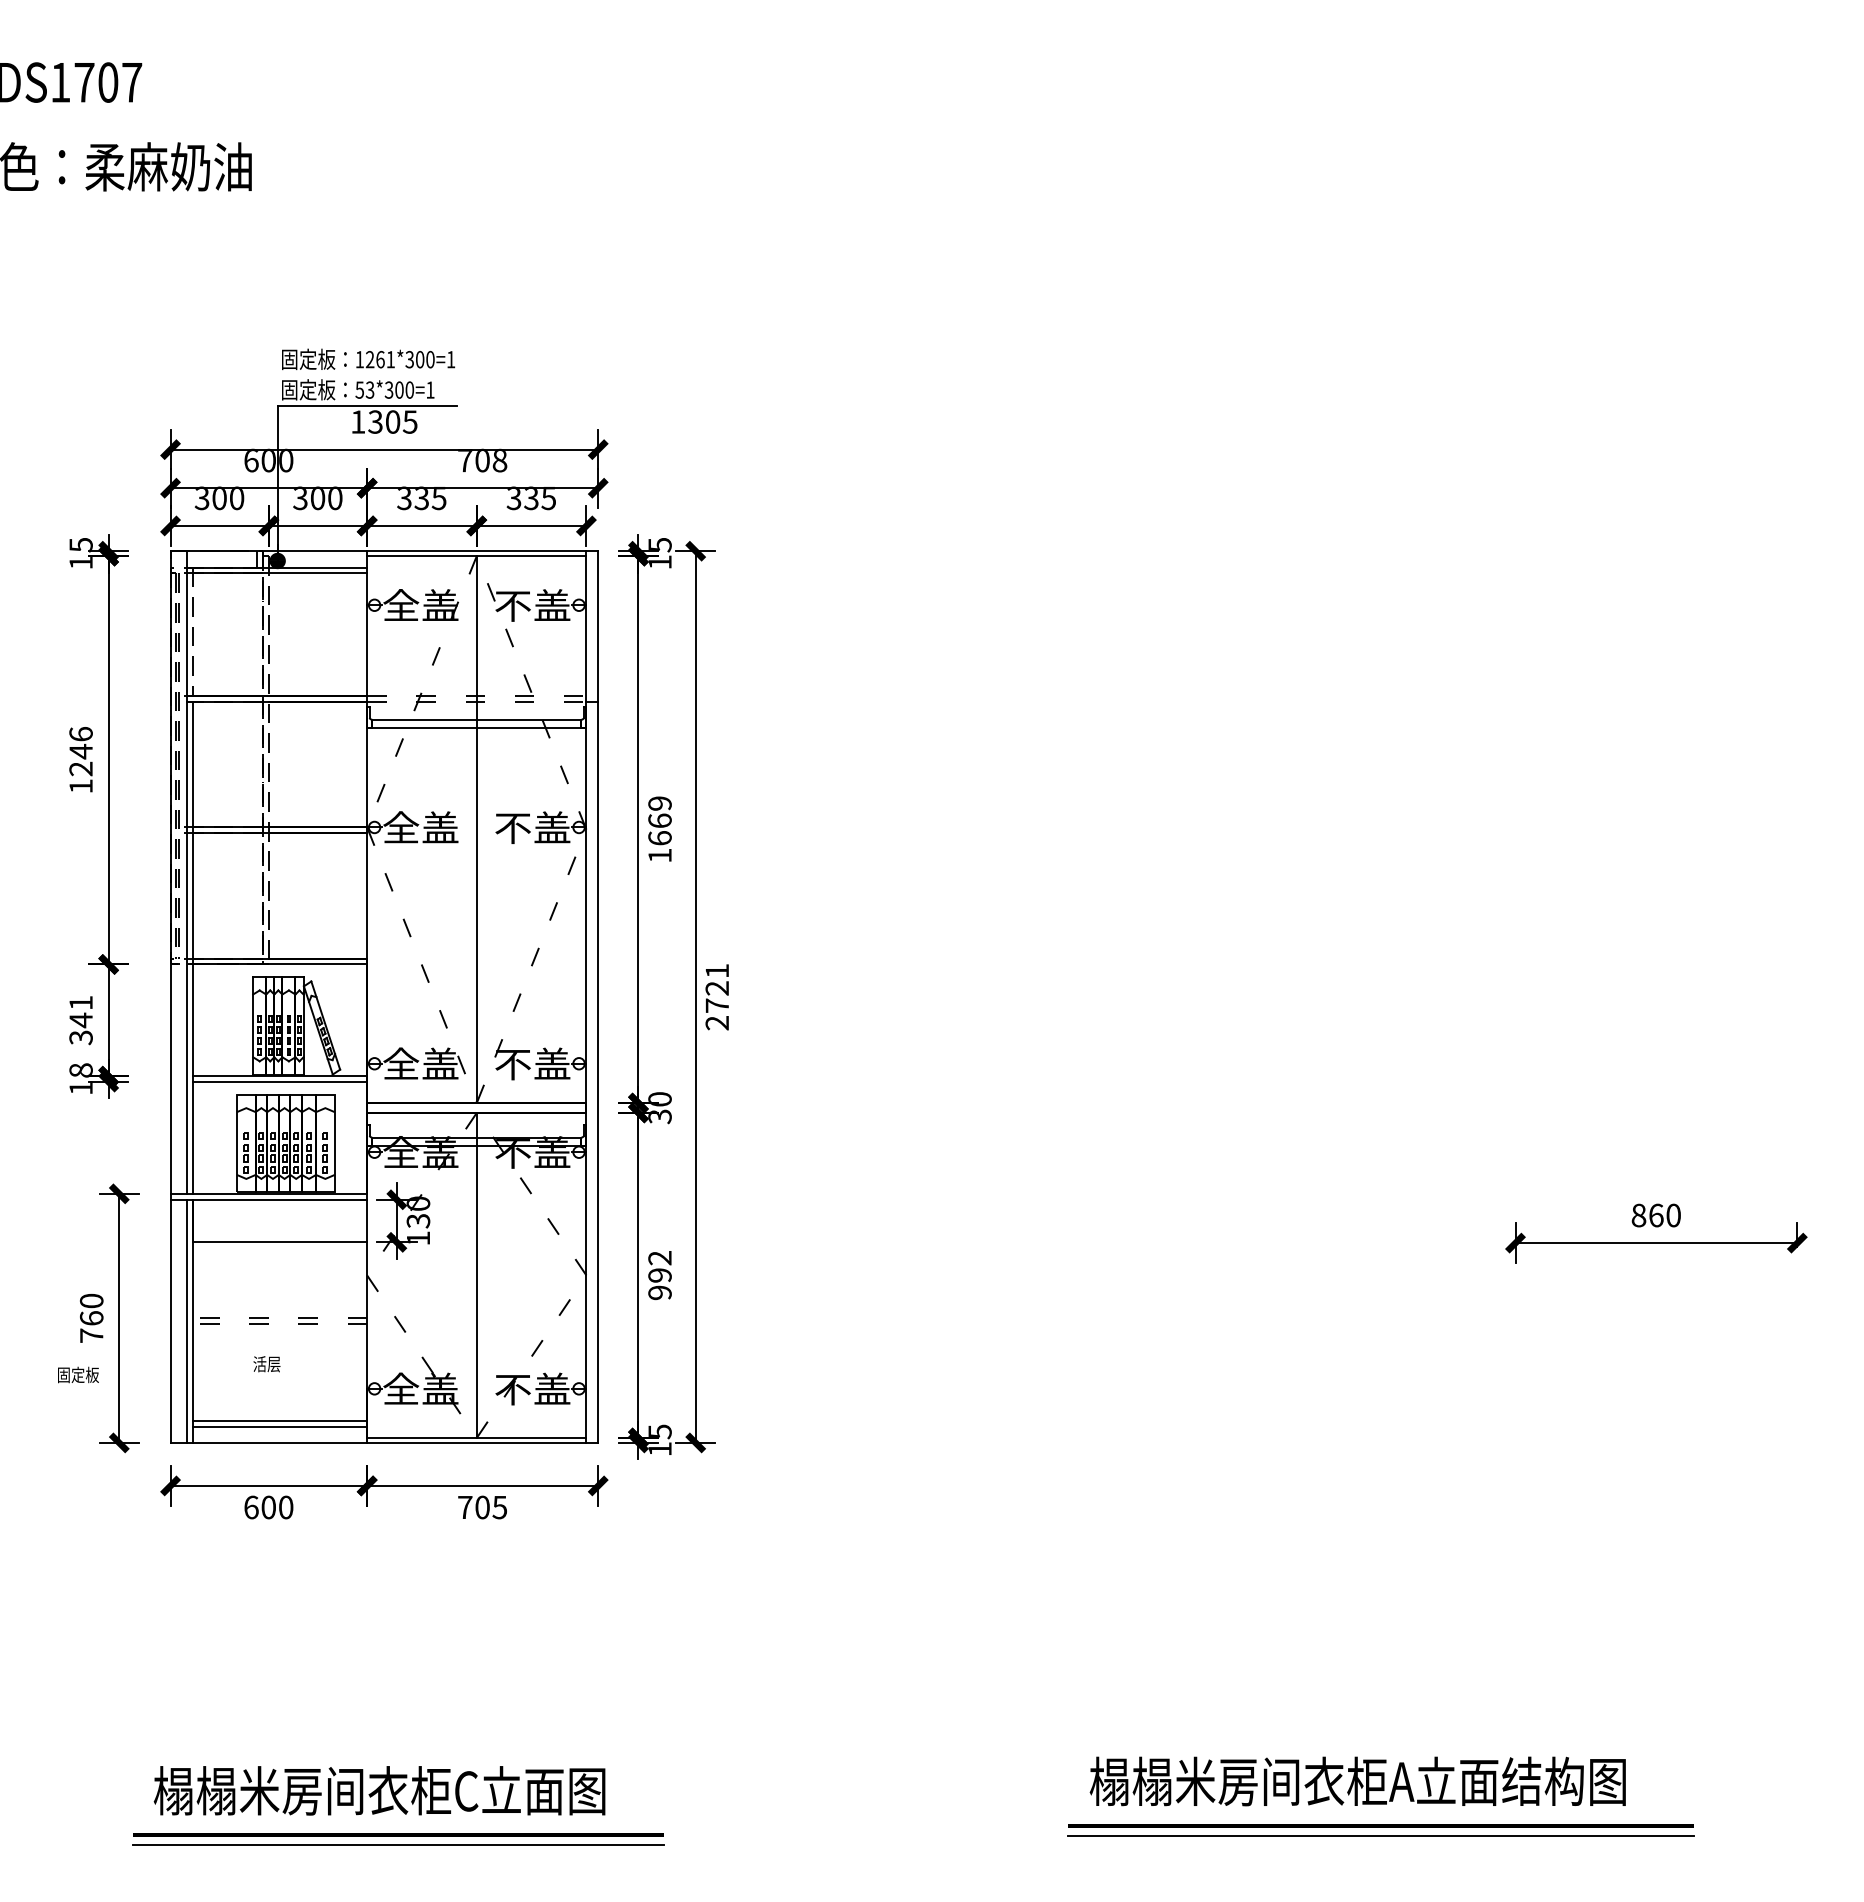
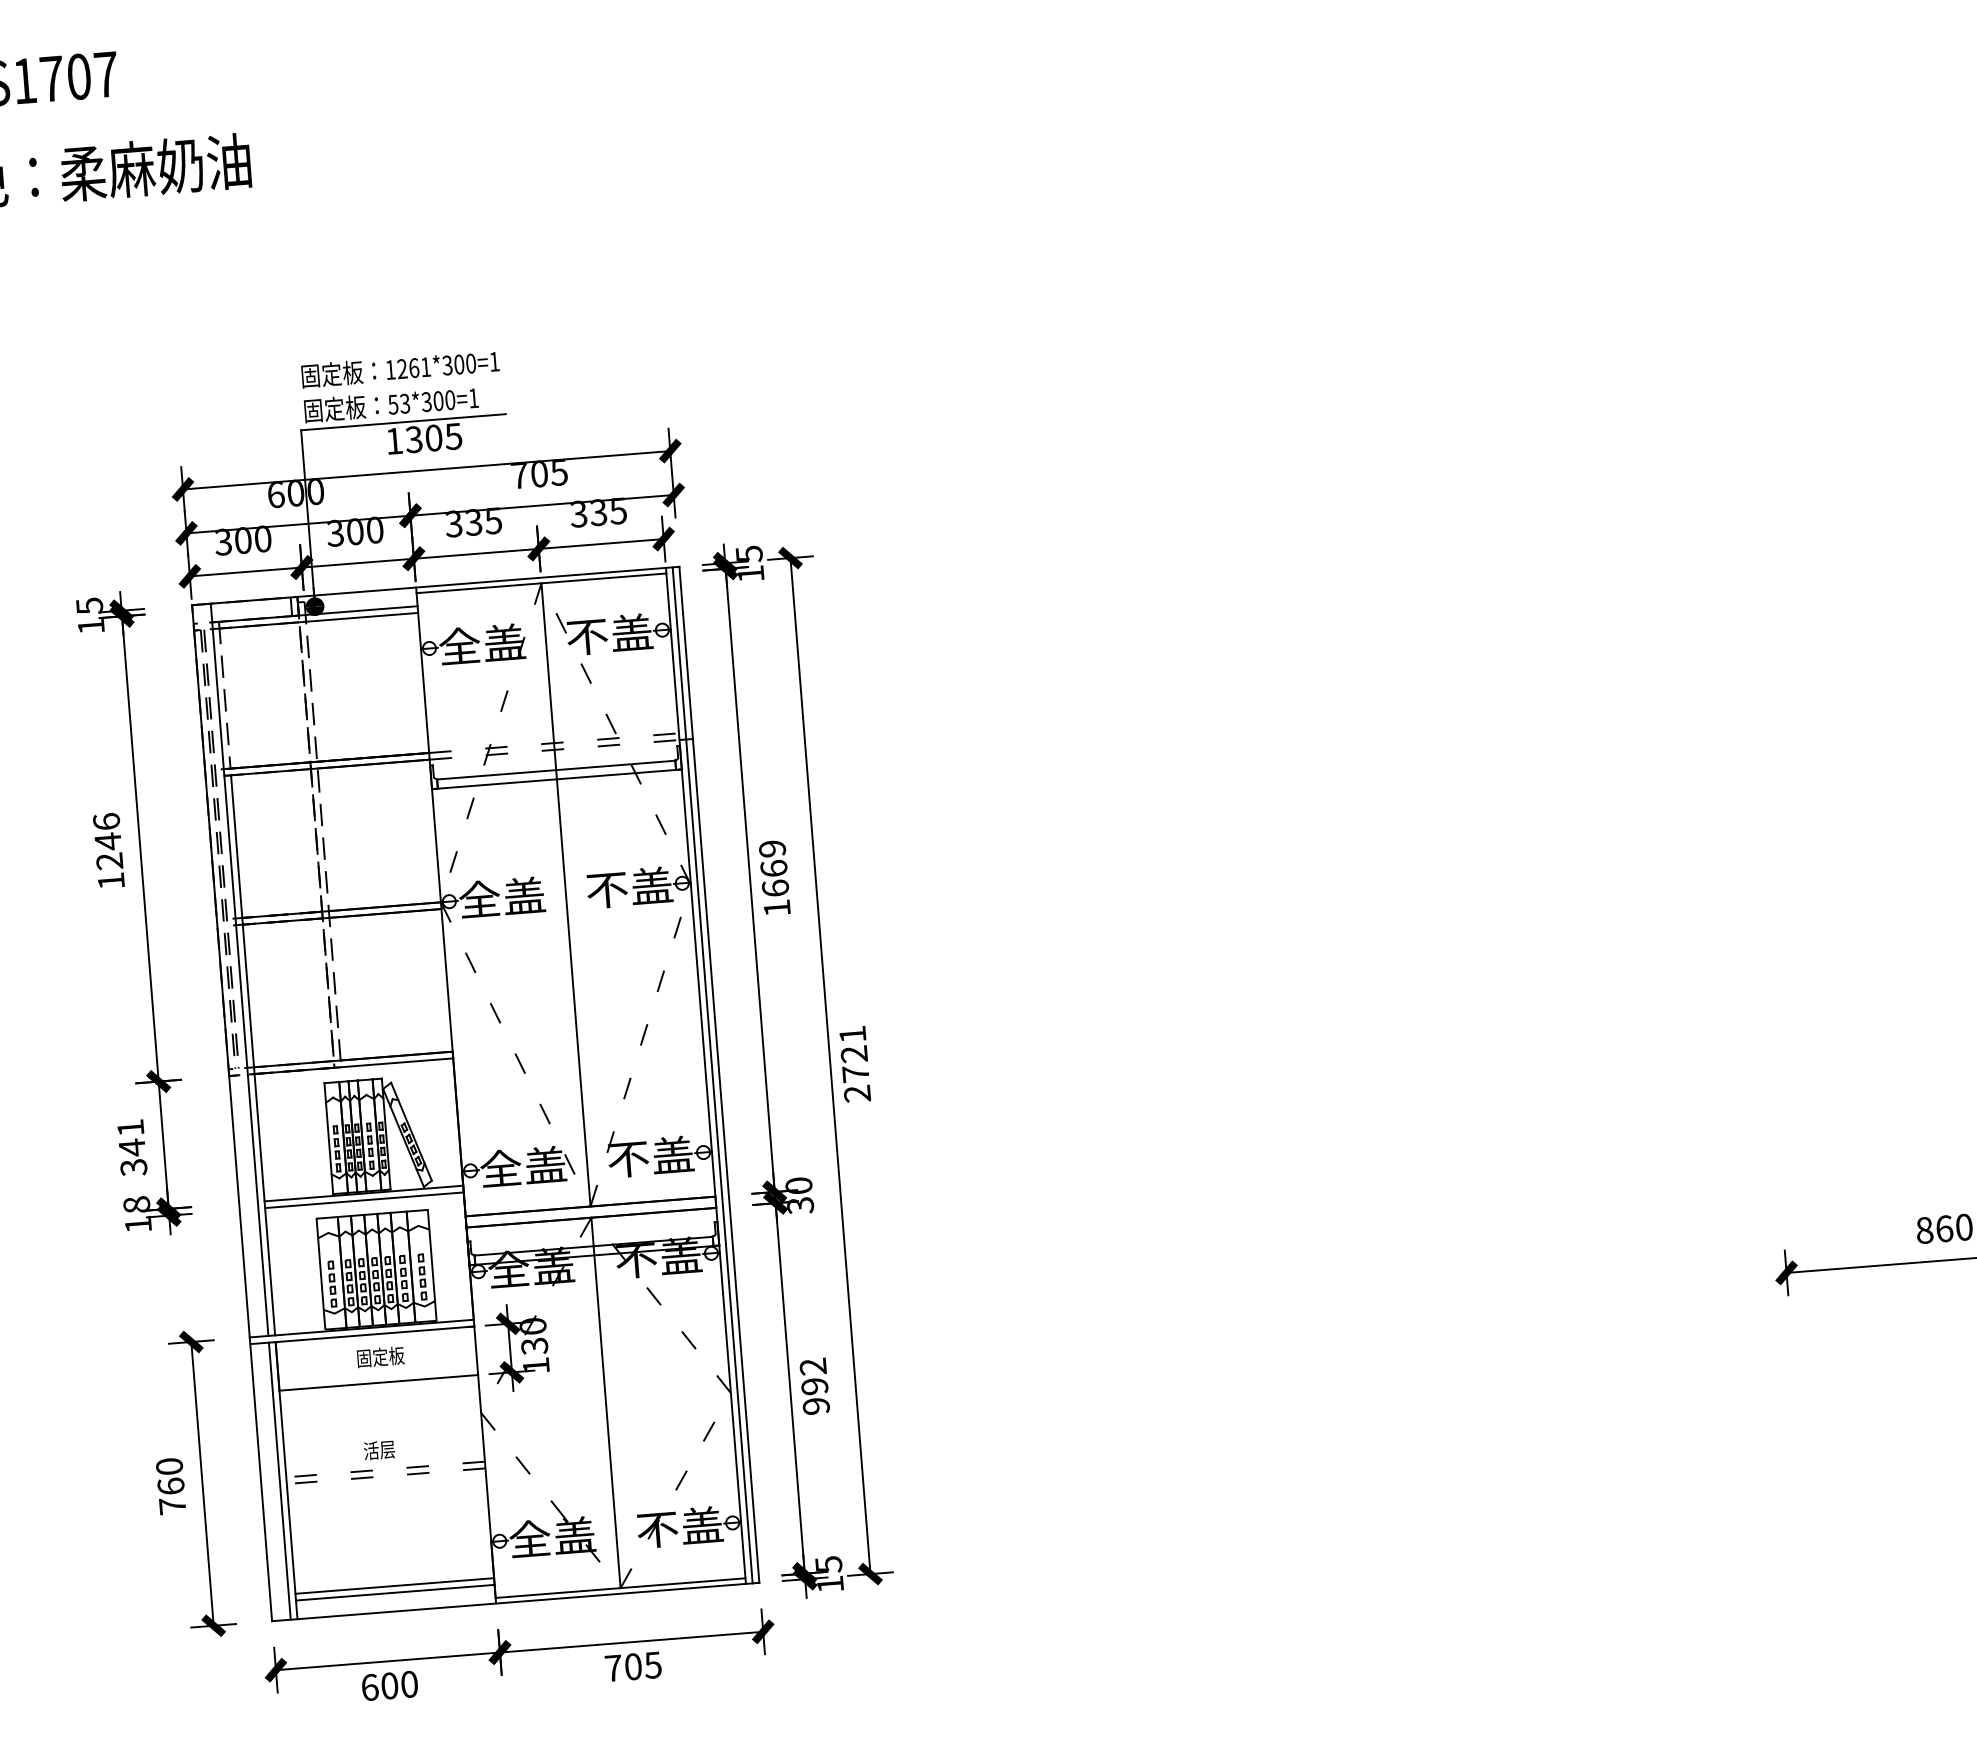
text: (499, 460) -> (558, 472), 708 -> 705
line: (592, 996) -> (712, 1074), added
text: (266, 1364) -> (378, 1450), moved
text: (78, 1374) -> (380, 1356), moved

